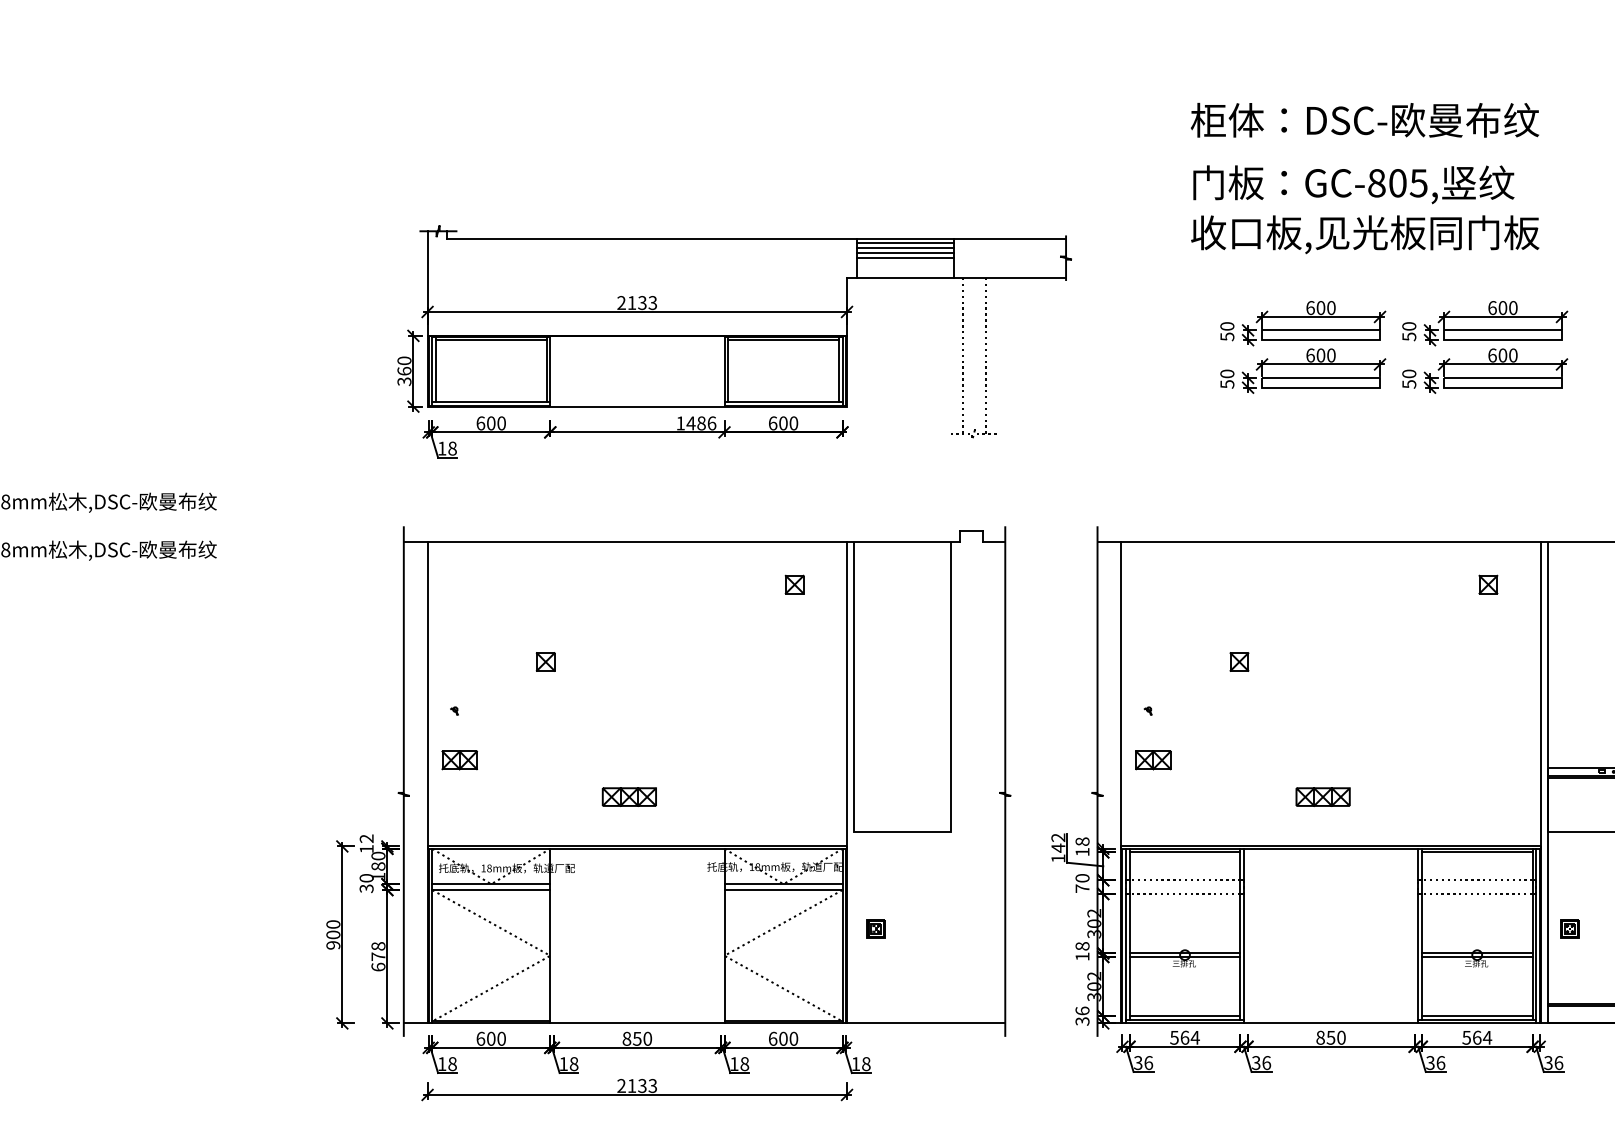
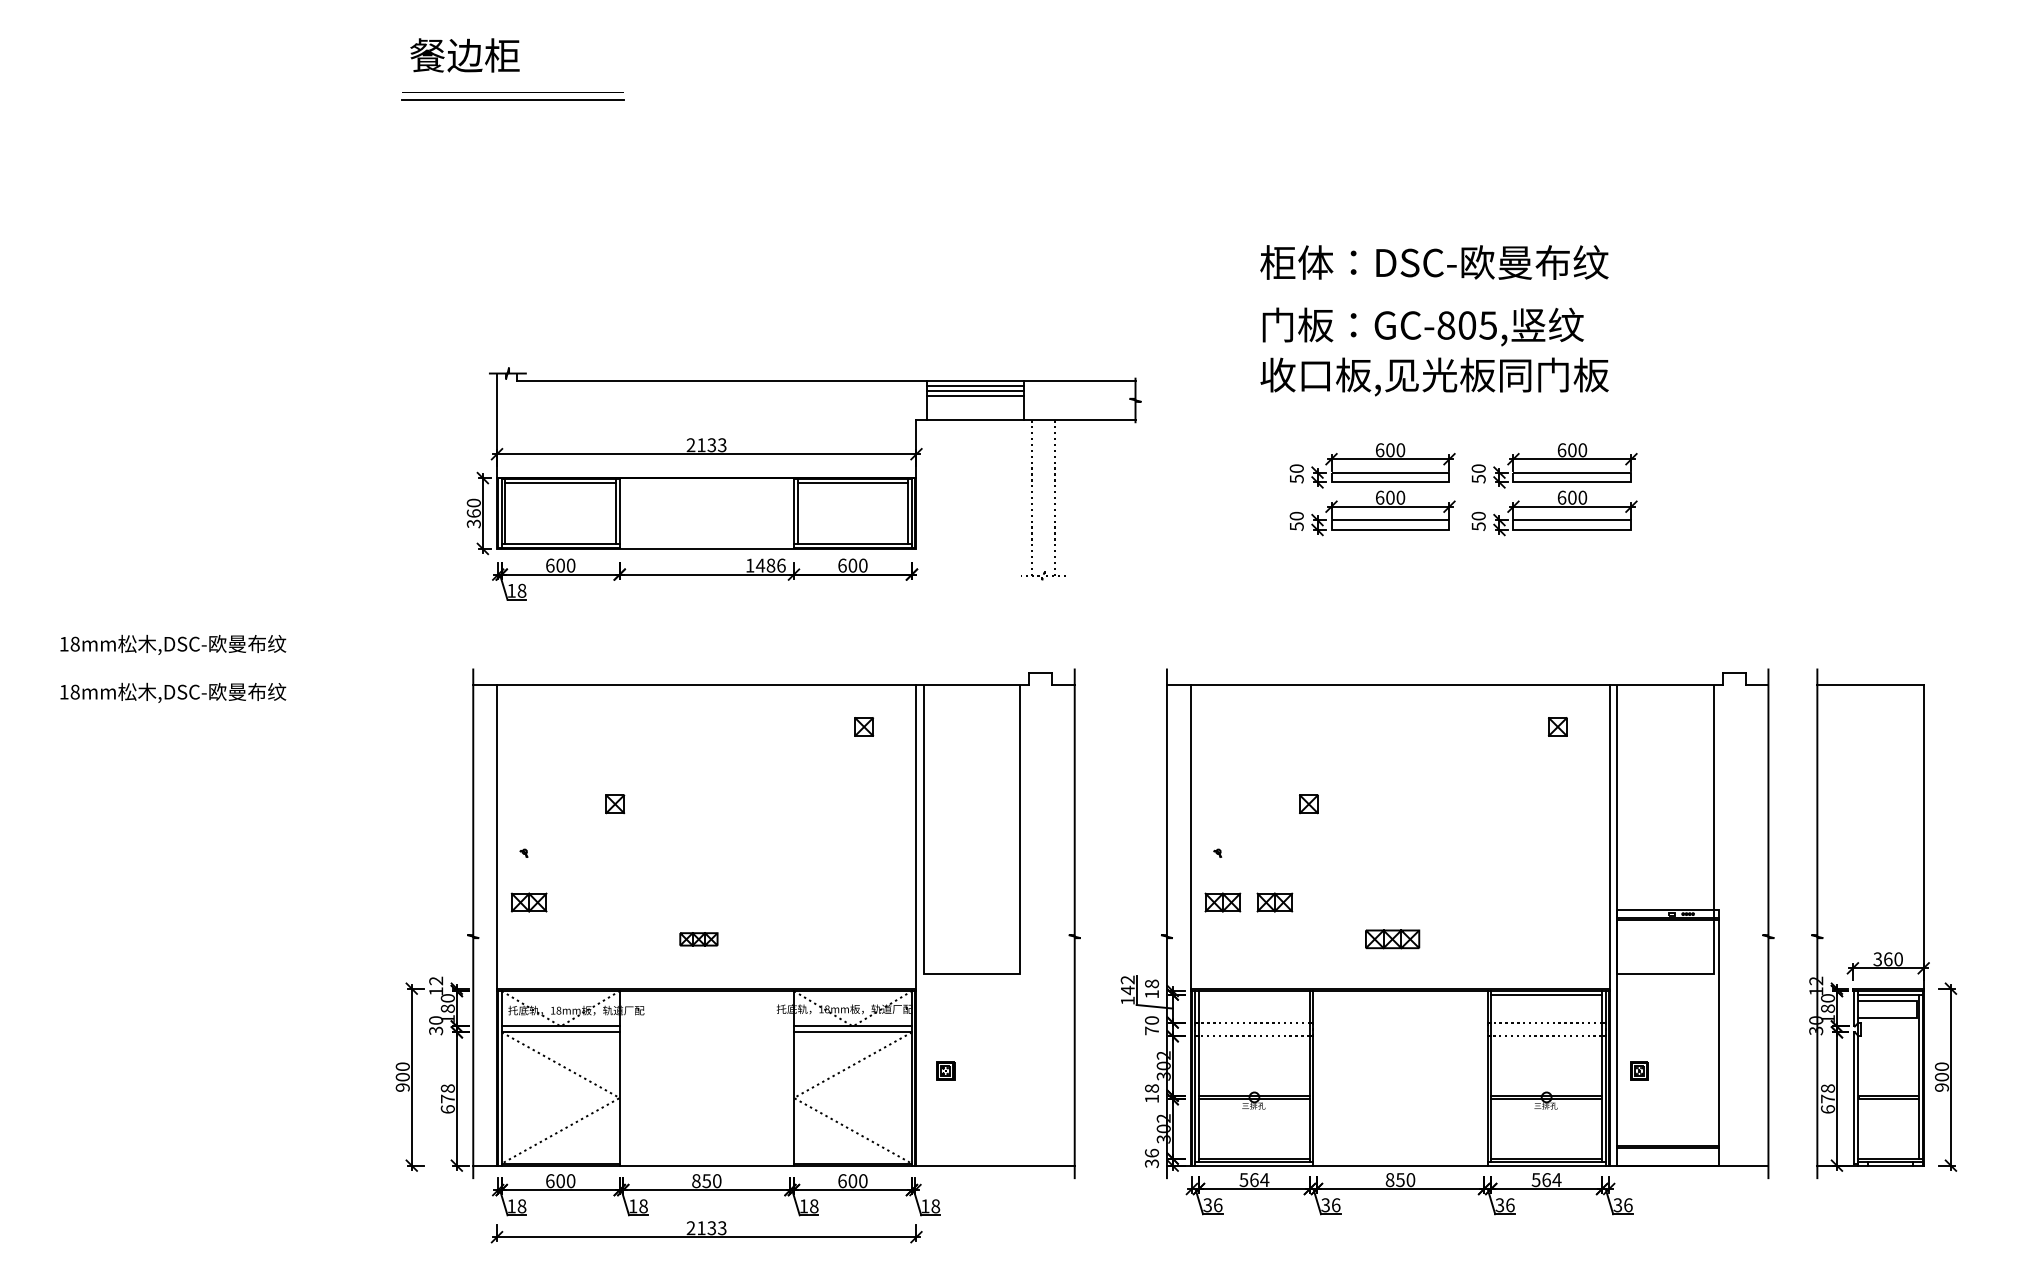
line: (905, 258) -> (974, 400), removed
part: (1205, 760) -> (1274, 902), added
part: (629, 797) -> (698, 939), size x0.7
line: (1185, 852) -> (1254, 994), removed

